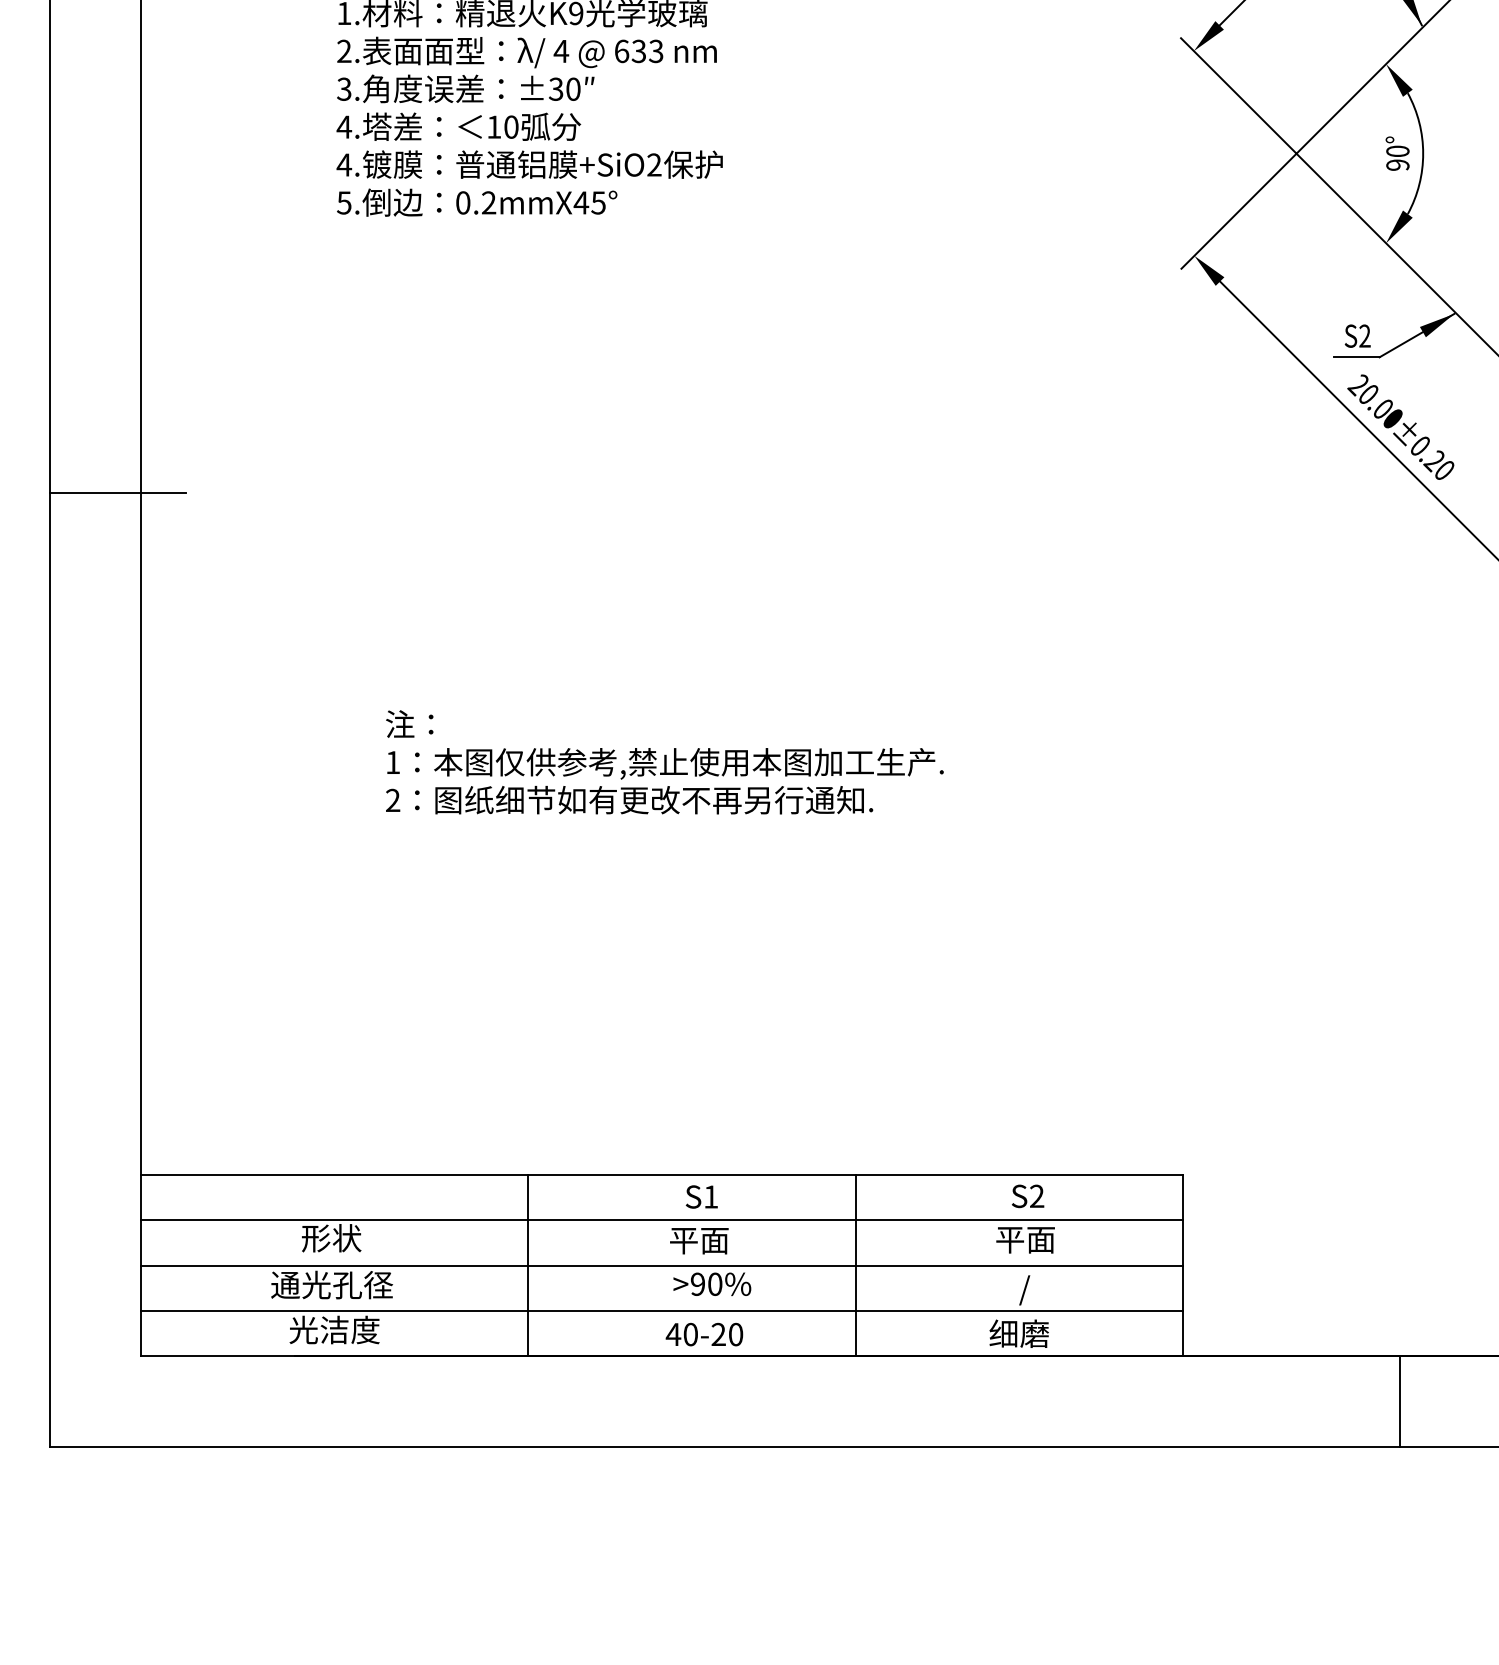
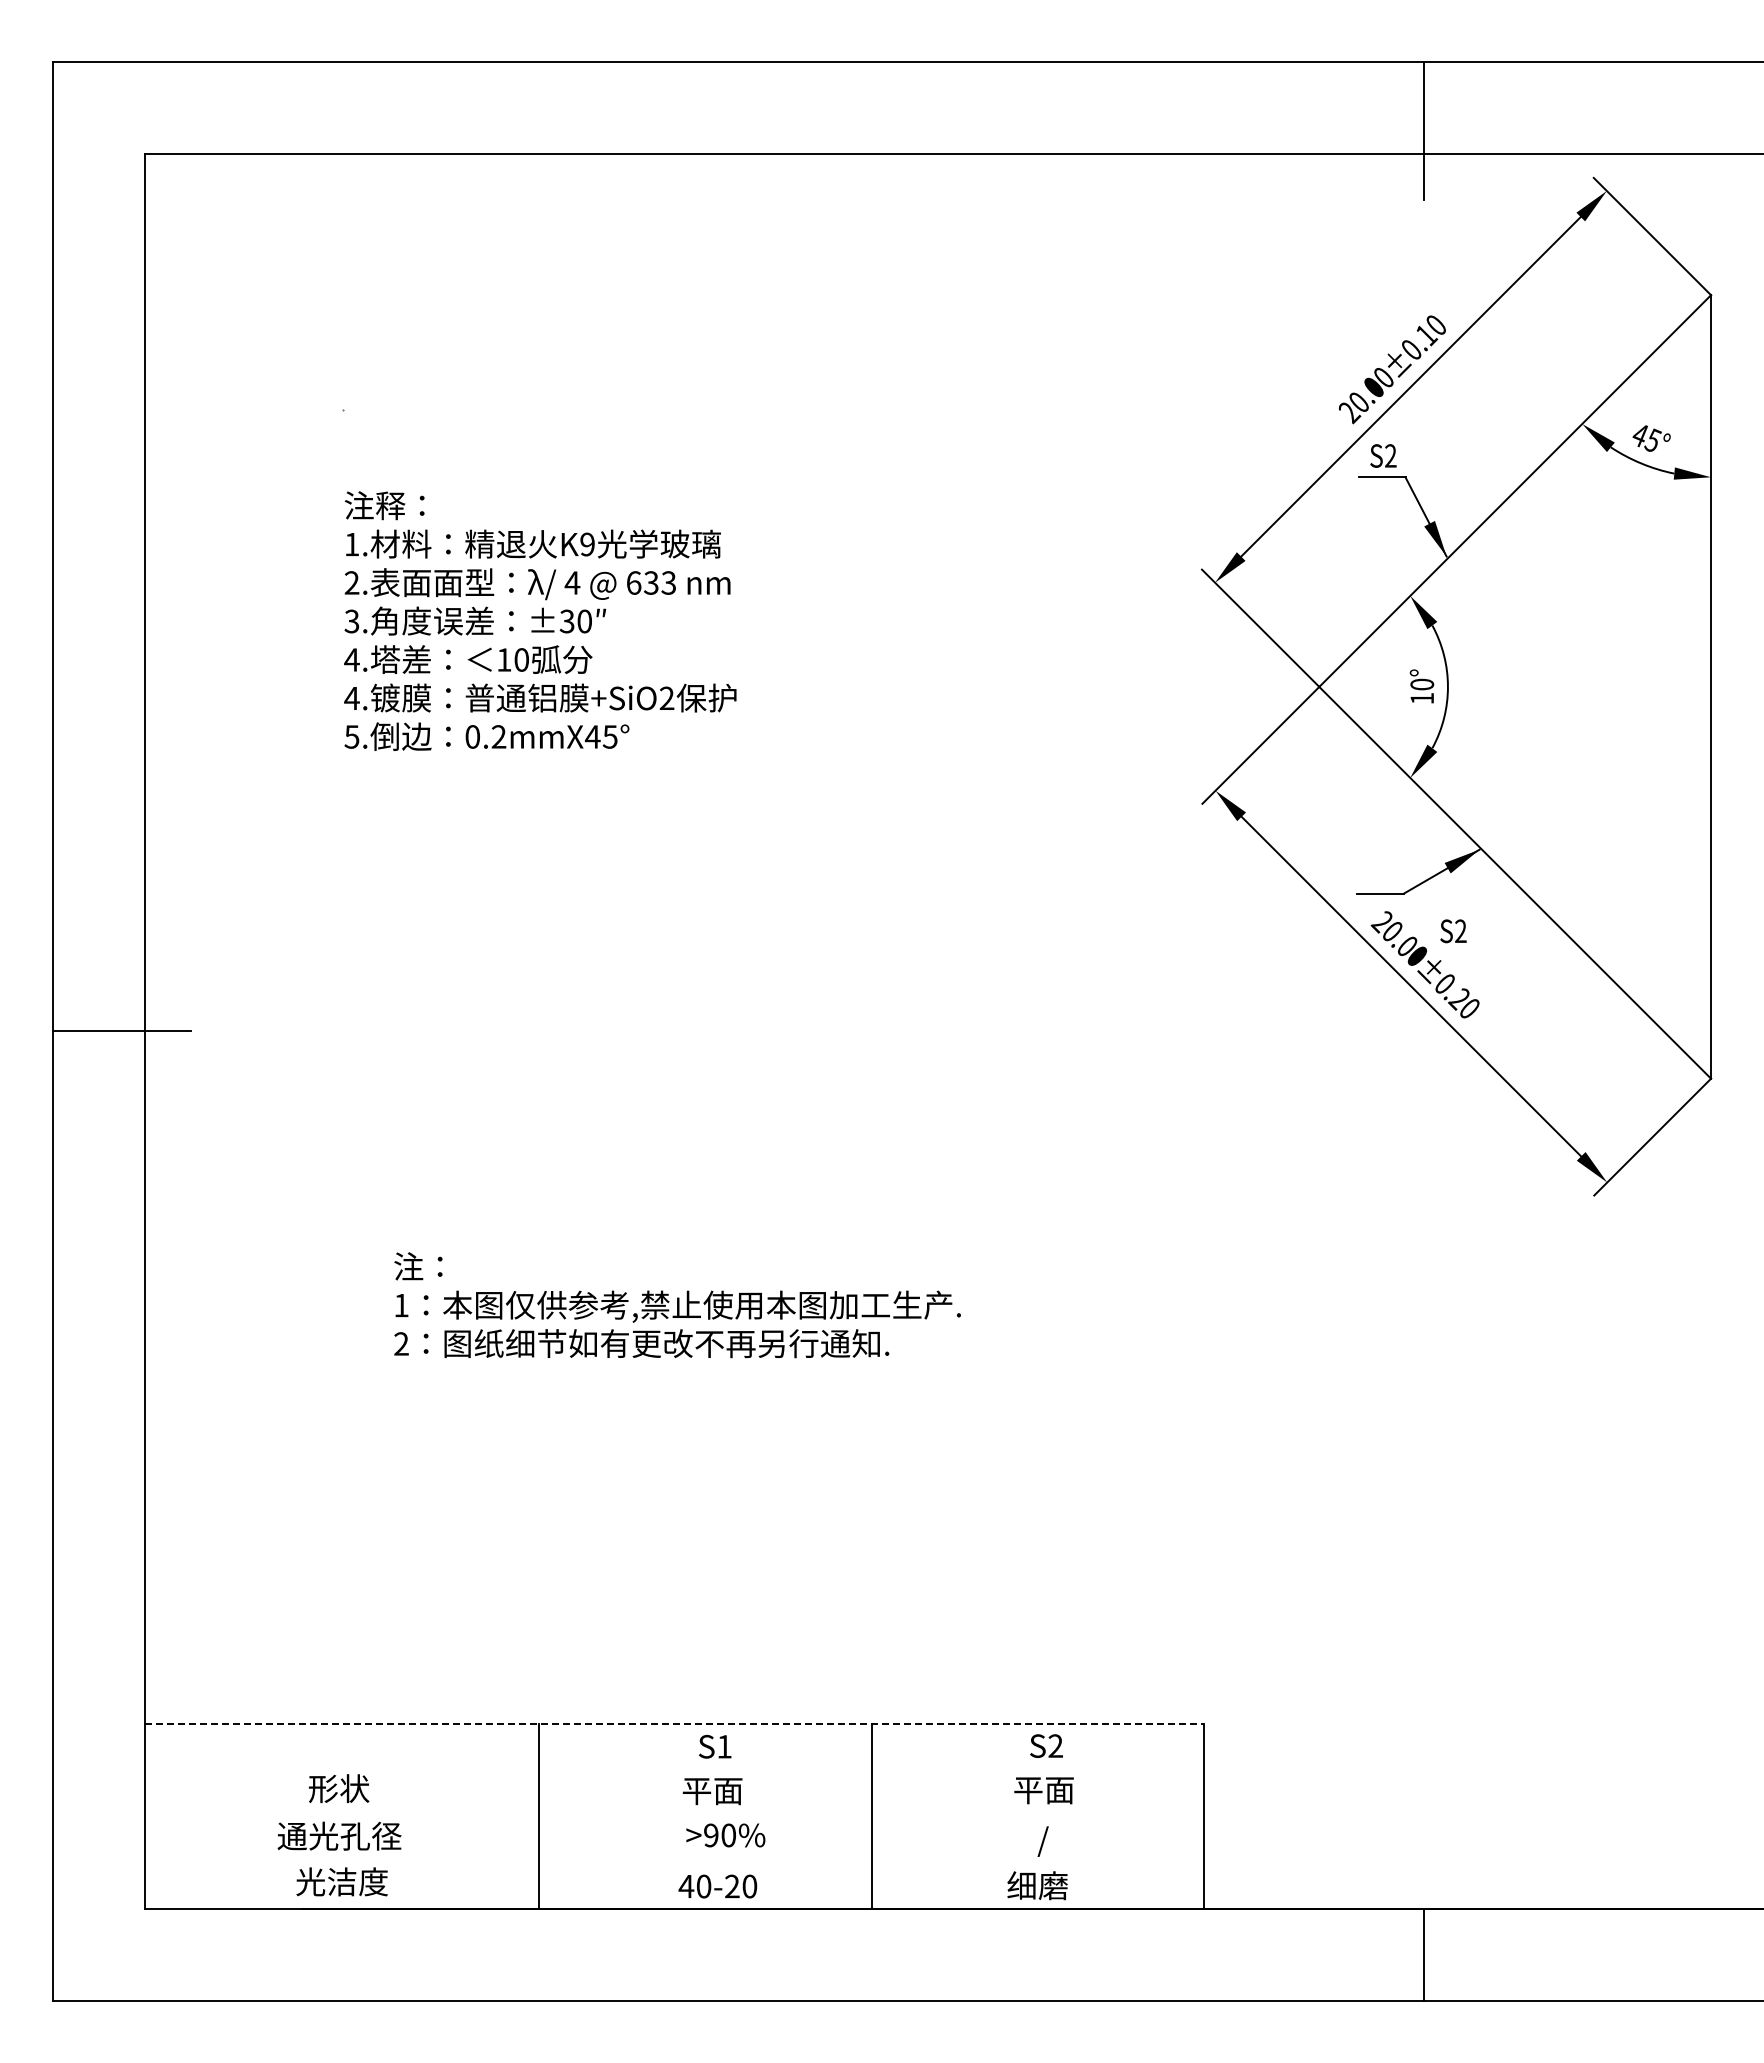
text: (1398, 165) -> (1422, 698), 90° -> 10°
text: (1357, 336) -> (1453, 931), moved
line: (662, 1175) -> (675, 1724), solid -> dashed
line: (661, 1220) -> (674, 1770), removed
line: (661, 1265) -> (674, 1816), removed
line: (661, 1310) -> (674, 1862), removed

